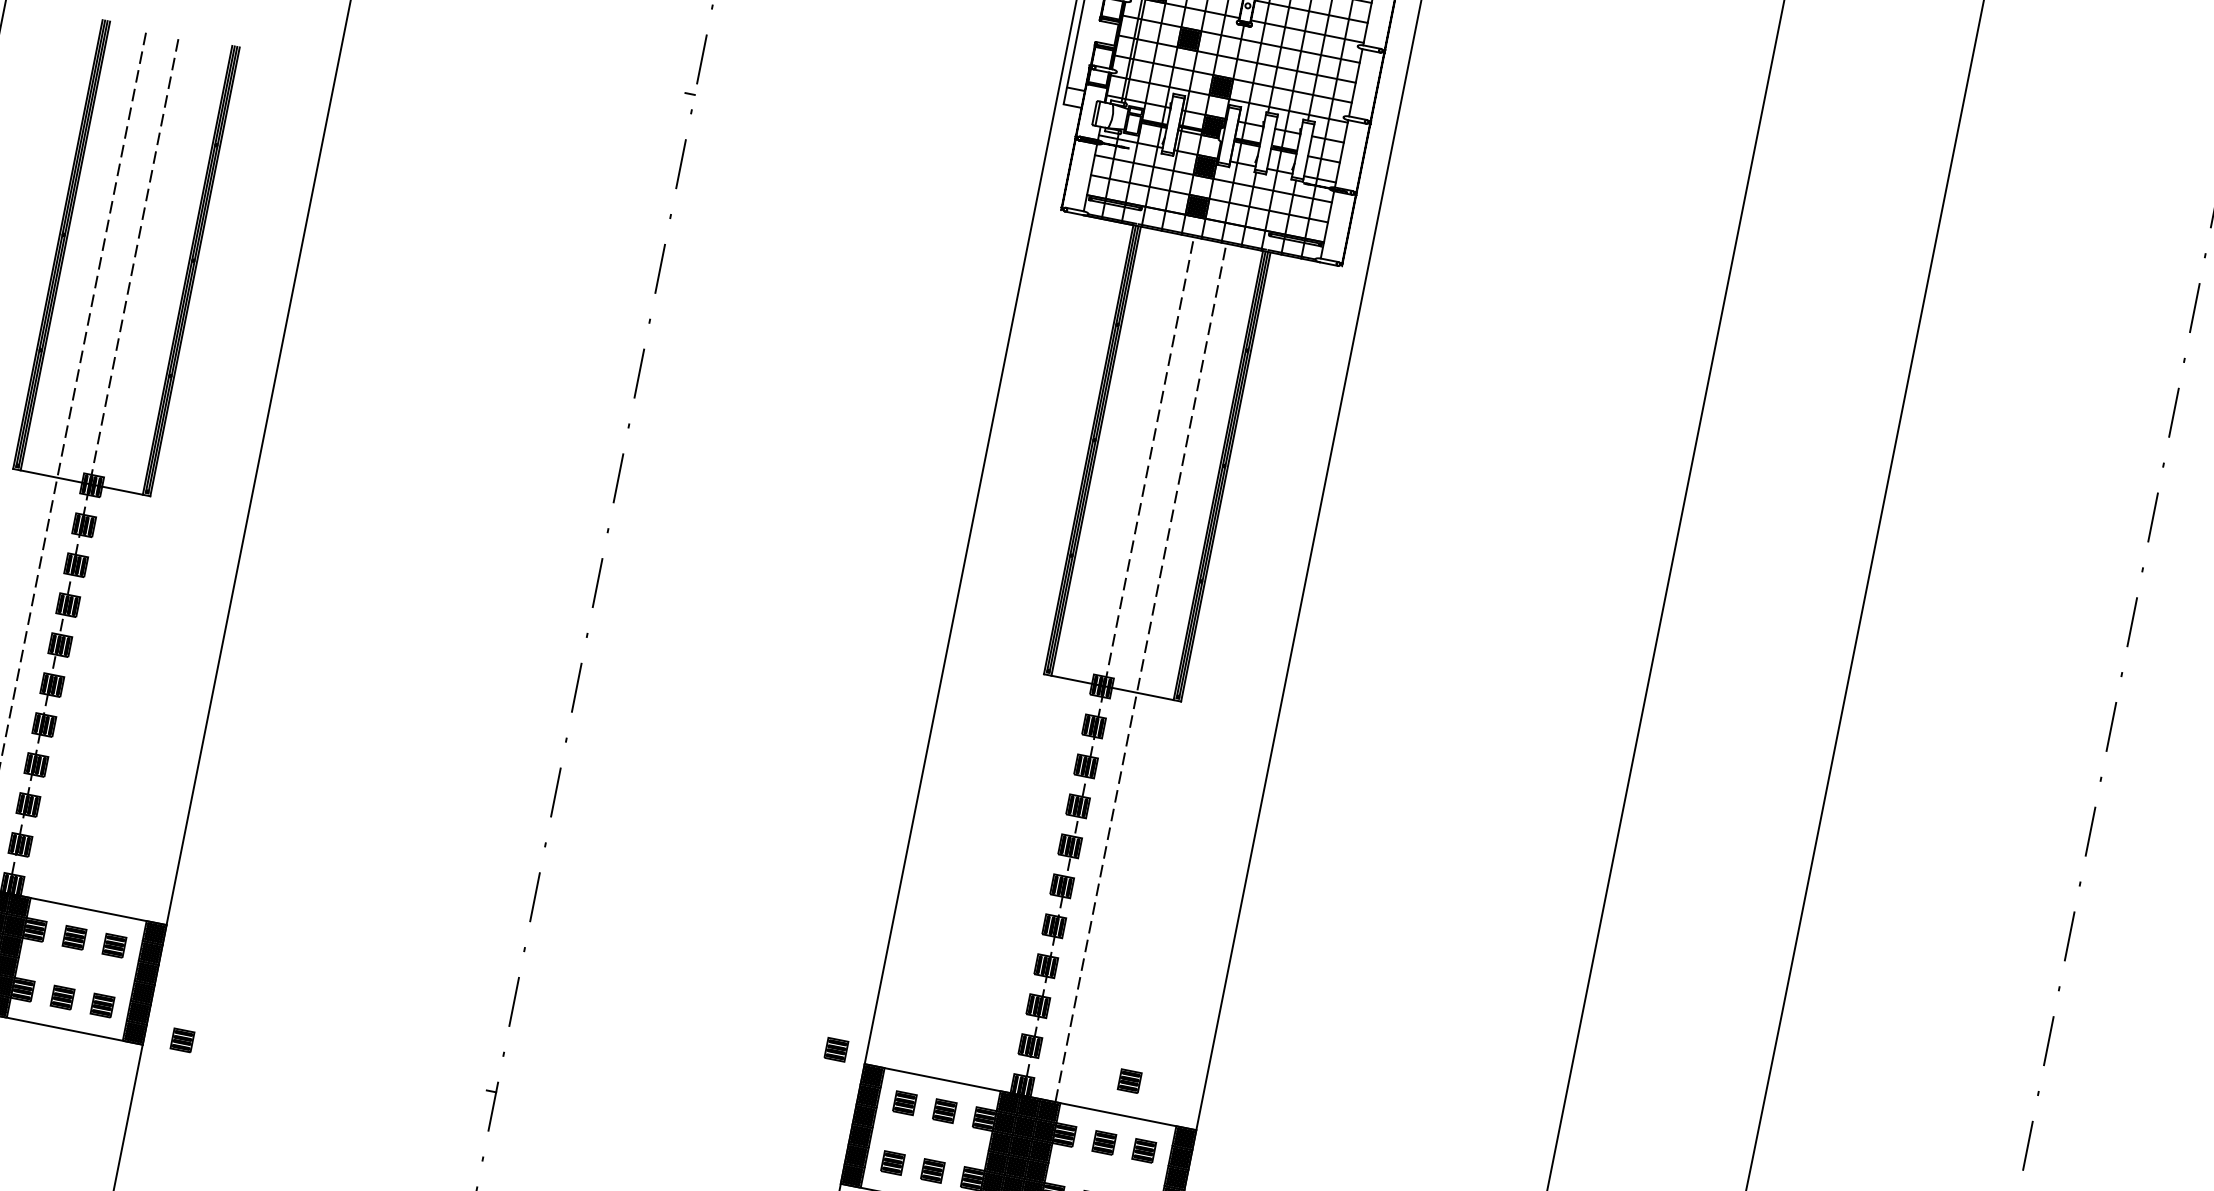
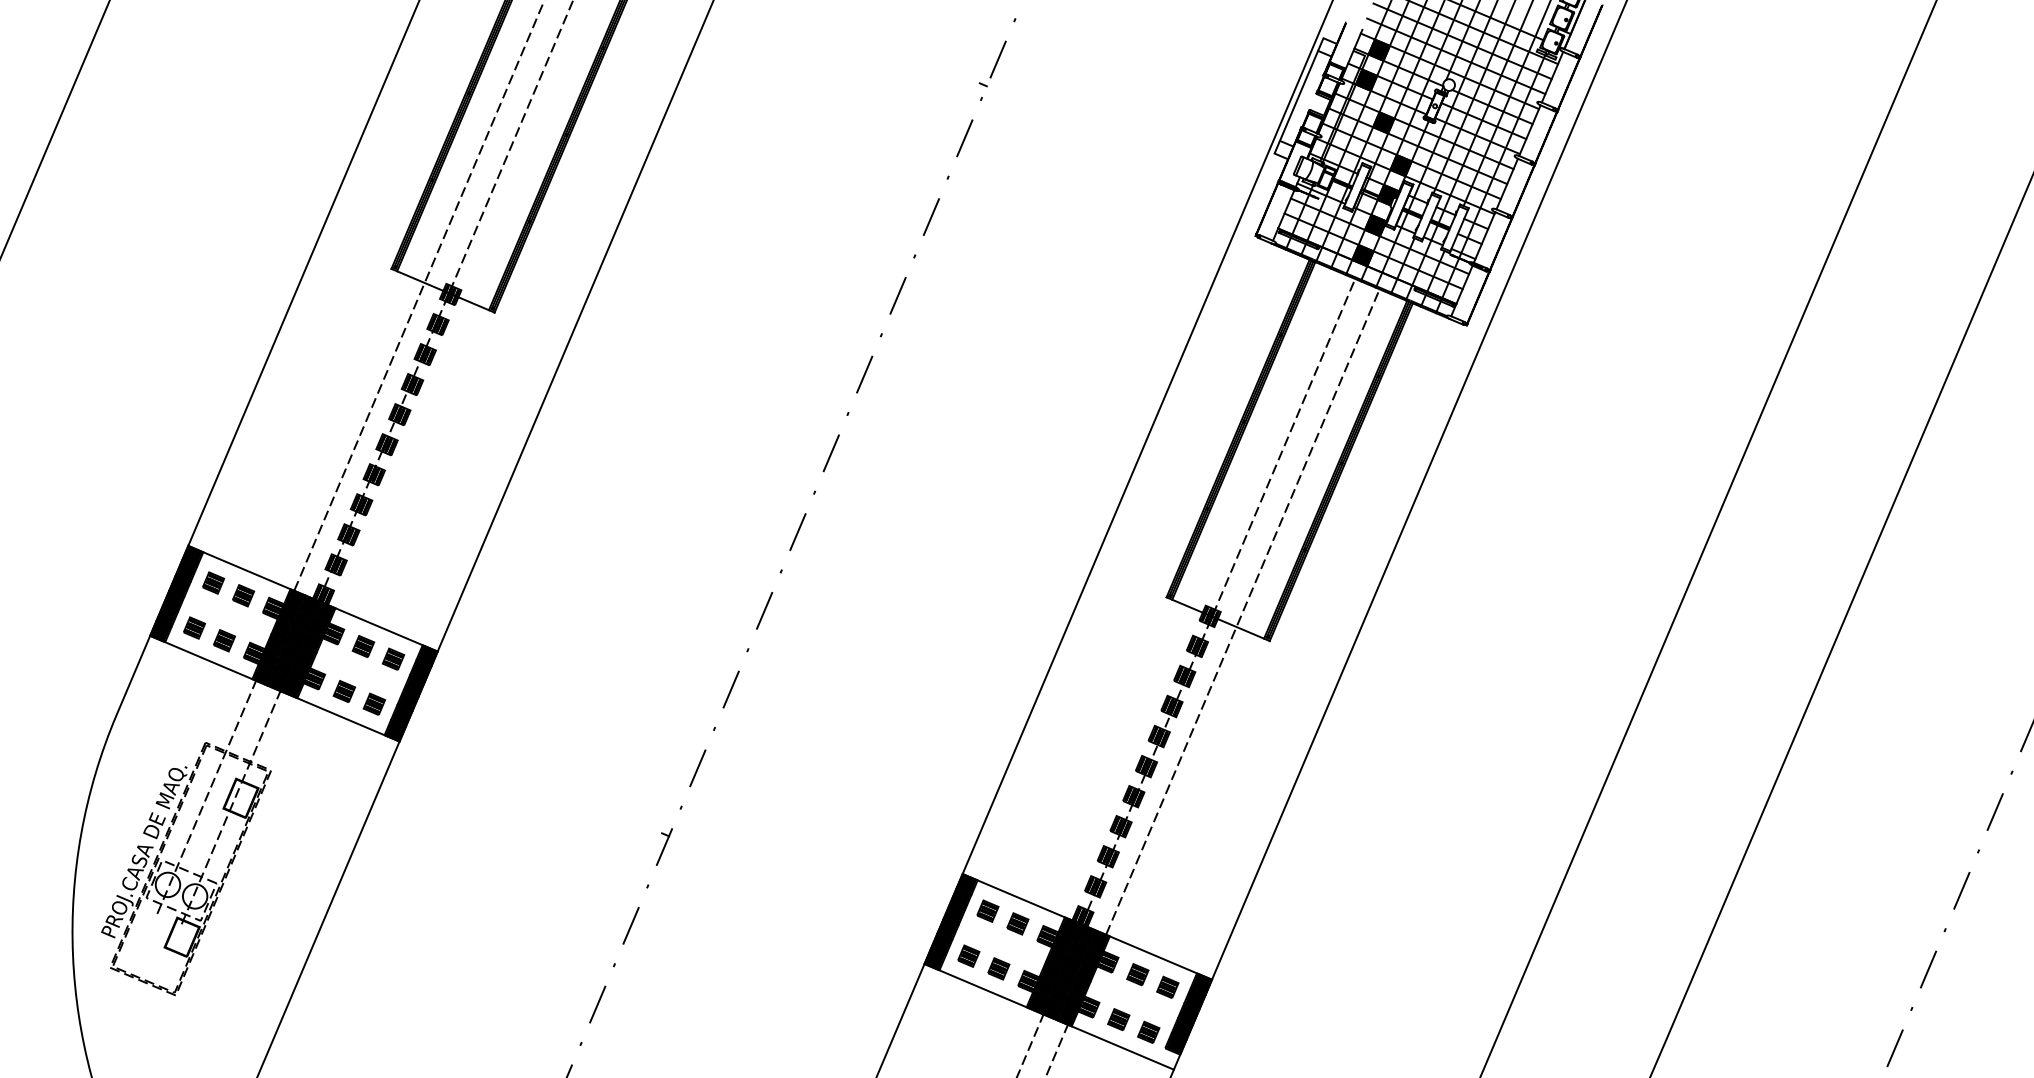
part: (182, 1040) -> (431, 744), removed
part: (835, 1049) -> (942, 857), removed
part: (1129, 1080) -> (1167, 929), removed

